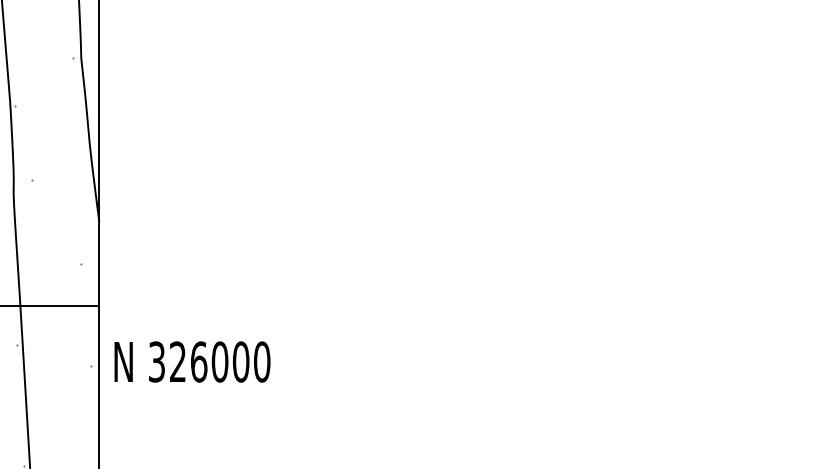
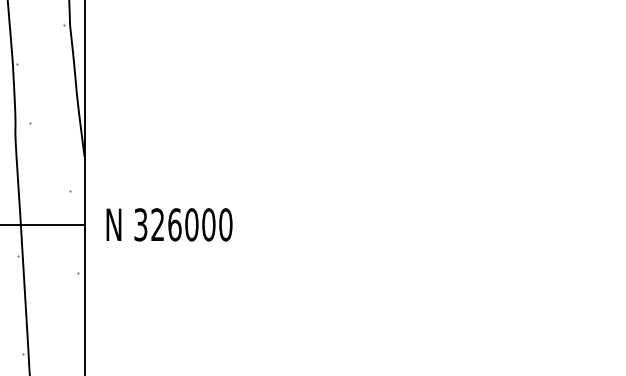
text: (192, 361) -> (169, 224), moved

